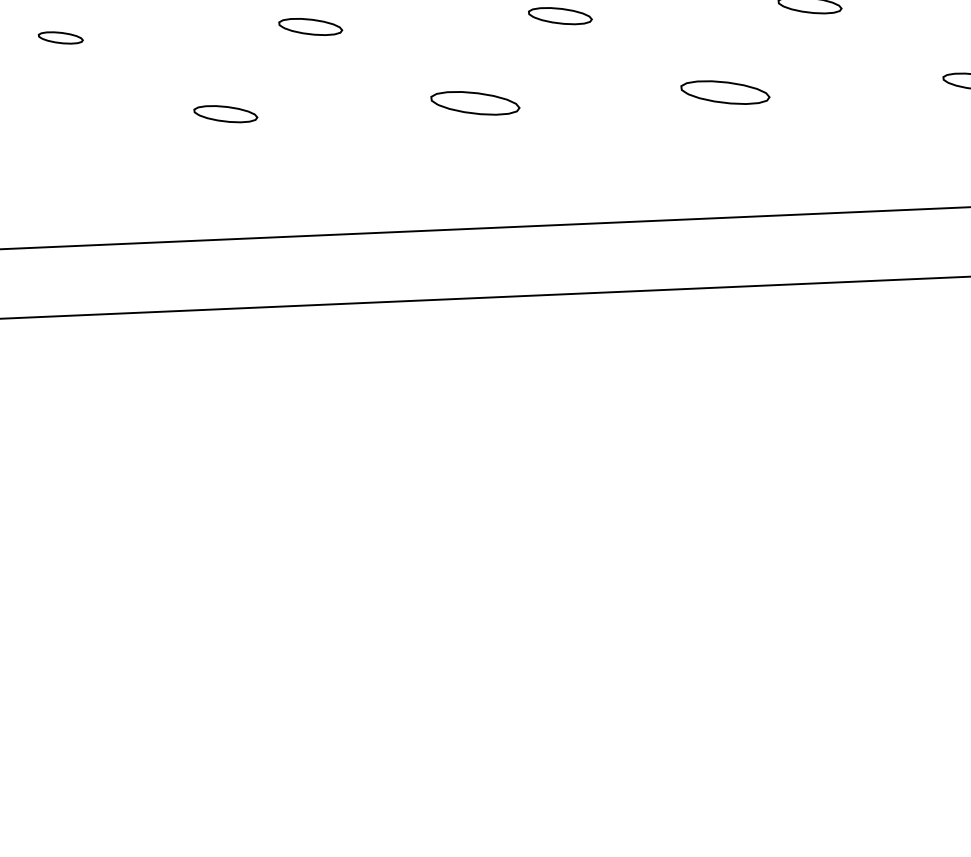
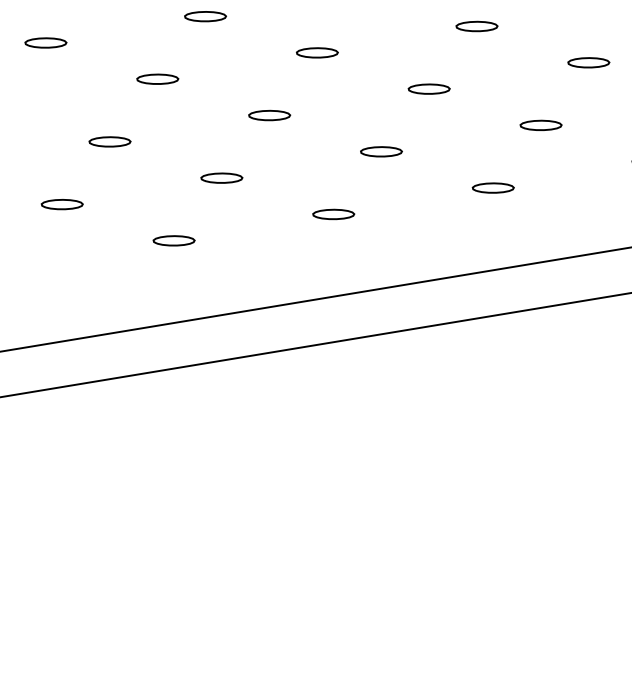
part: (59, 37) -> (61, 204), size x1.43
part: (723, 91) -> (492, 187), size x0.71
part: (475, 103) -> (333, 214), size x0.71

